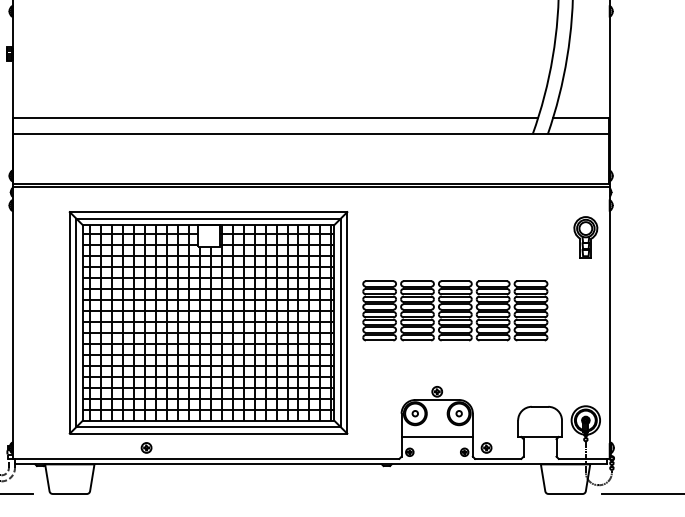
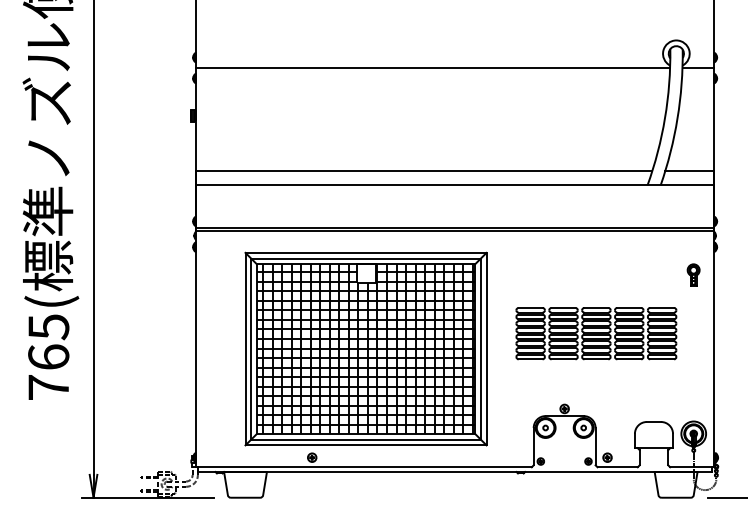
part: (585, 236) -> (693, 274), size x0.6
part: (455, 310) -> (596, 333), moved
line: (437, 437) -> (564, 448), removed

